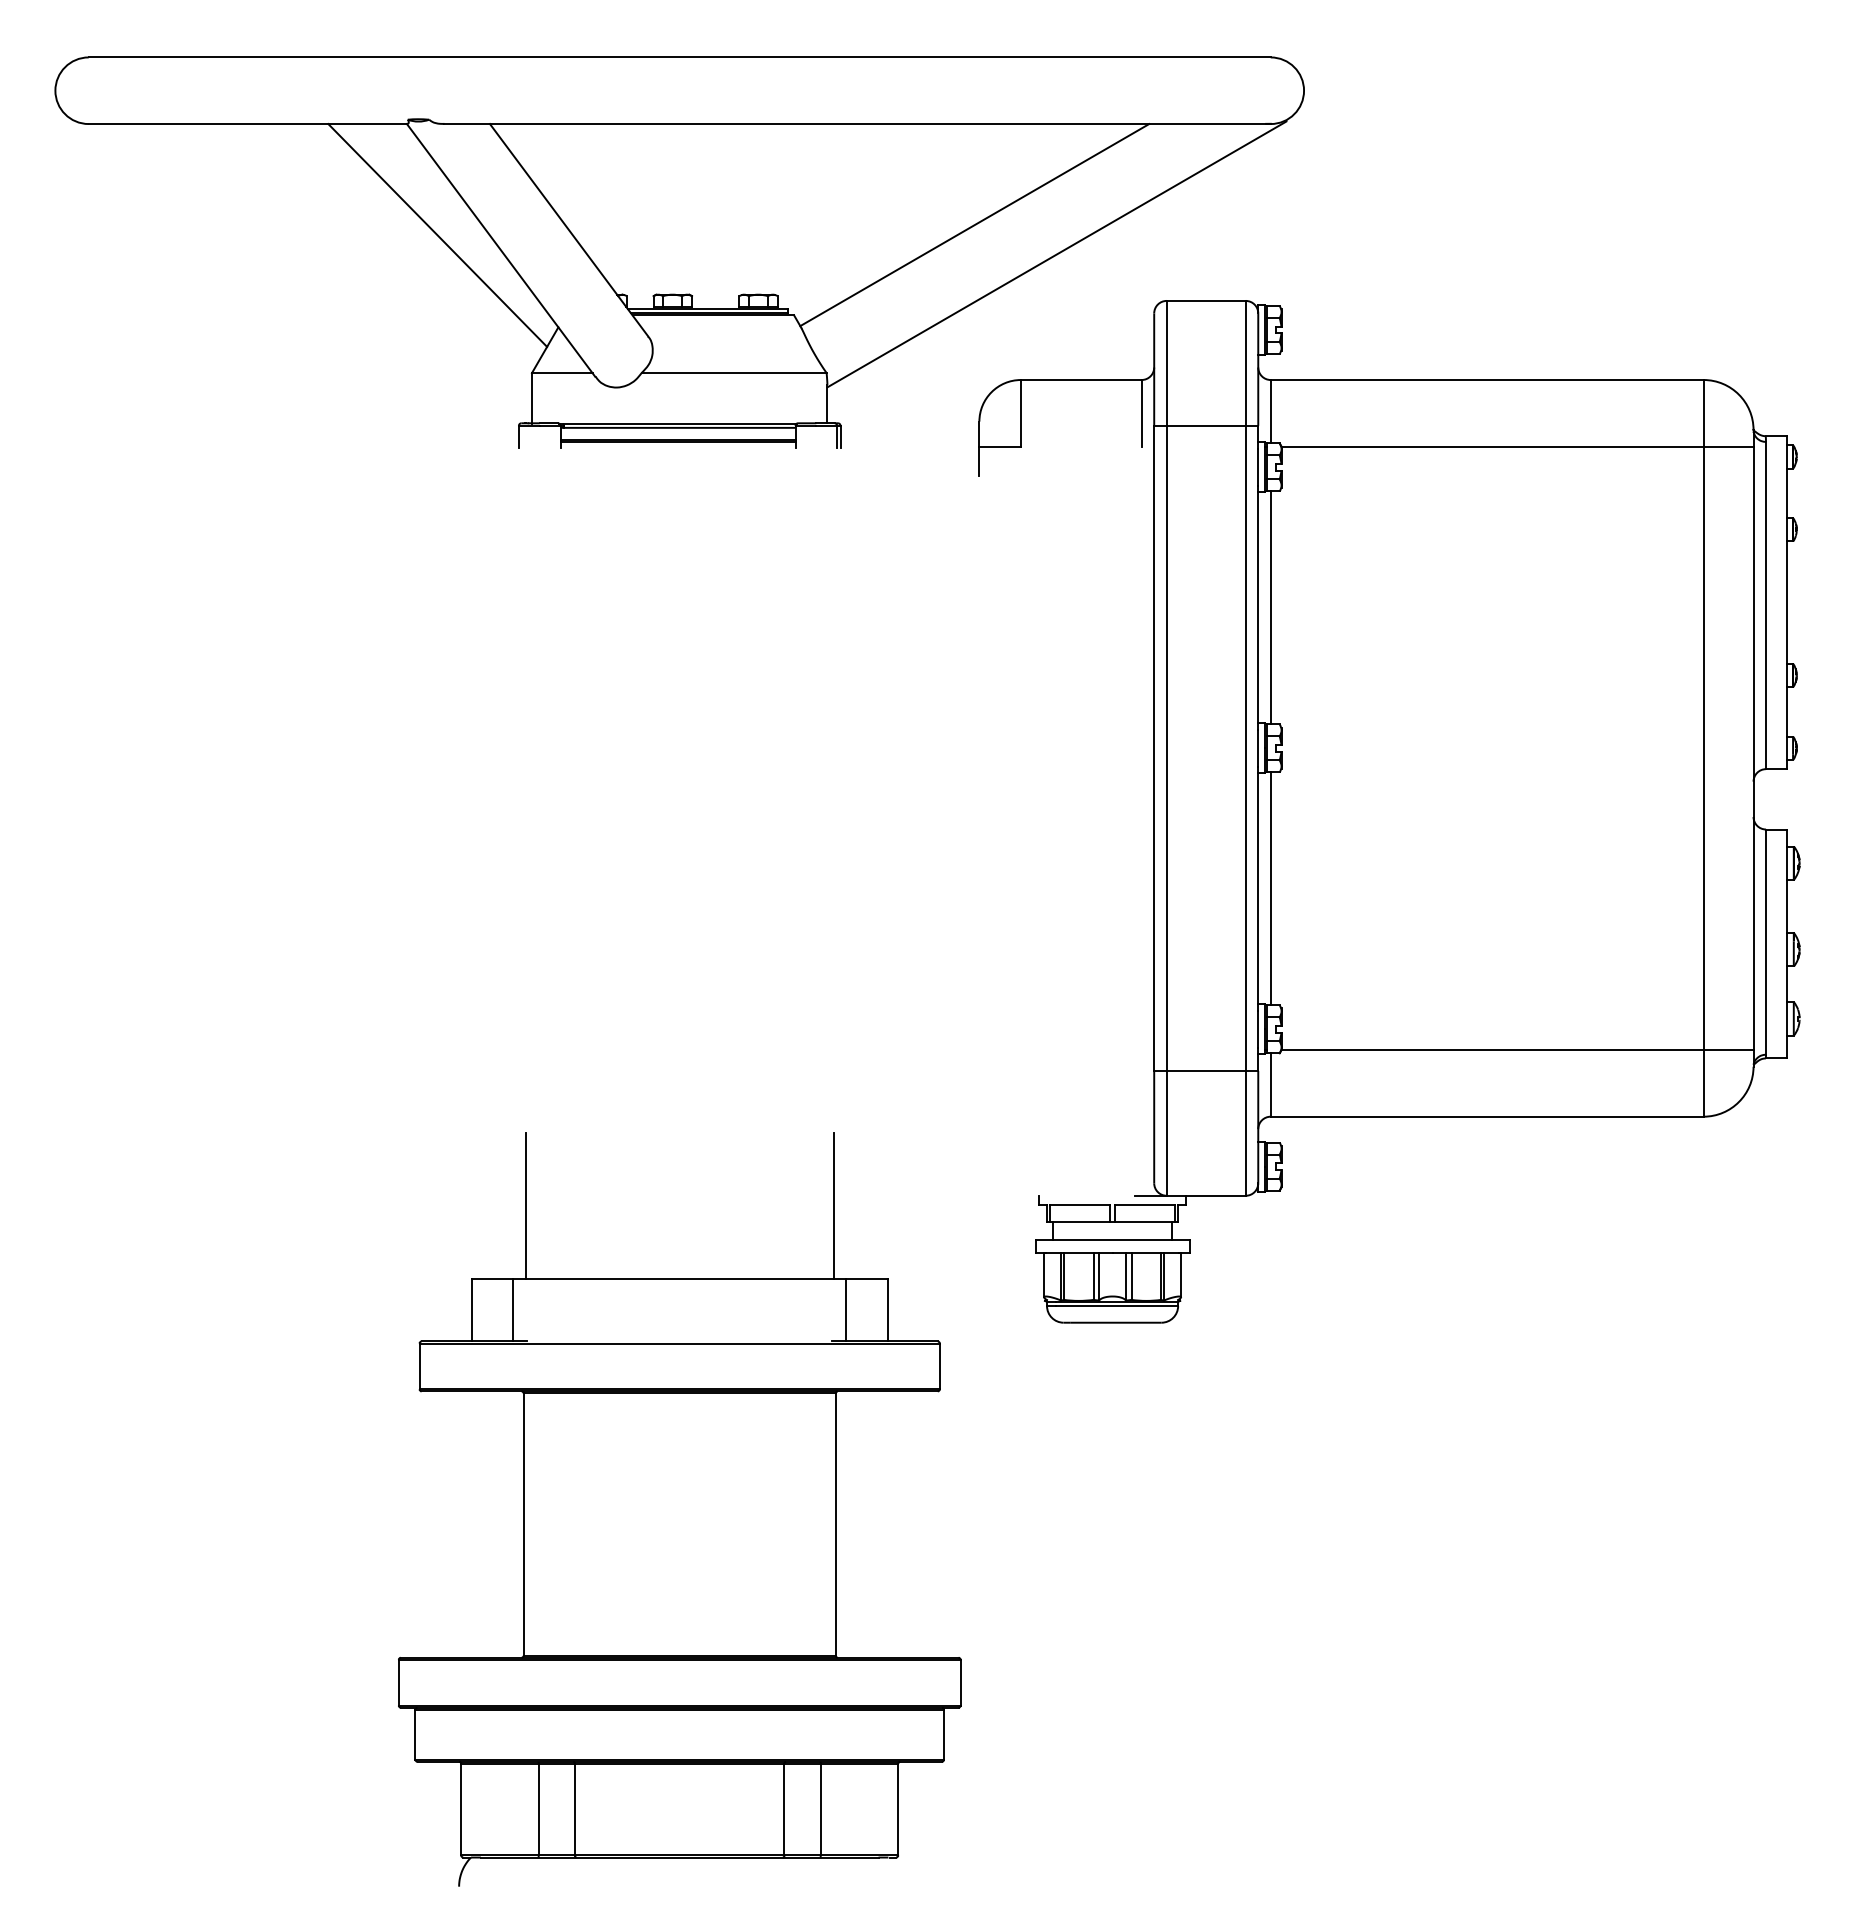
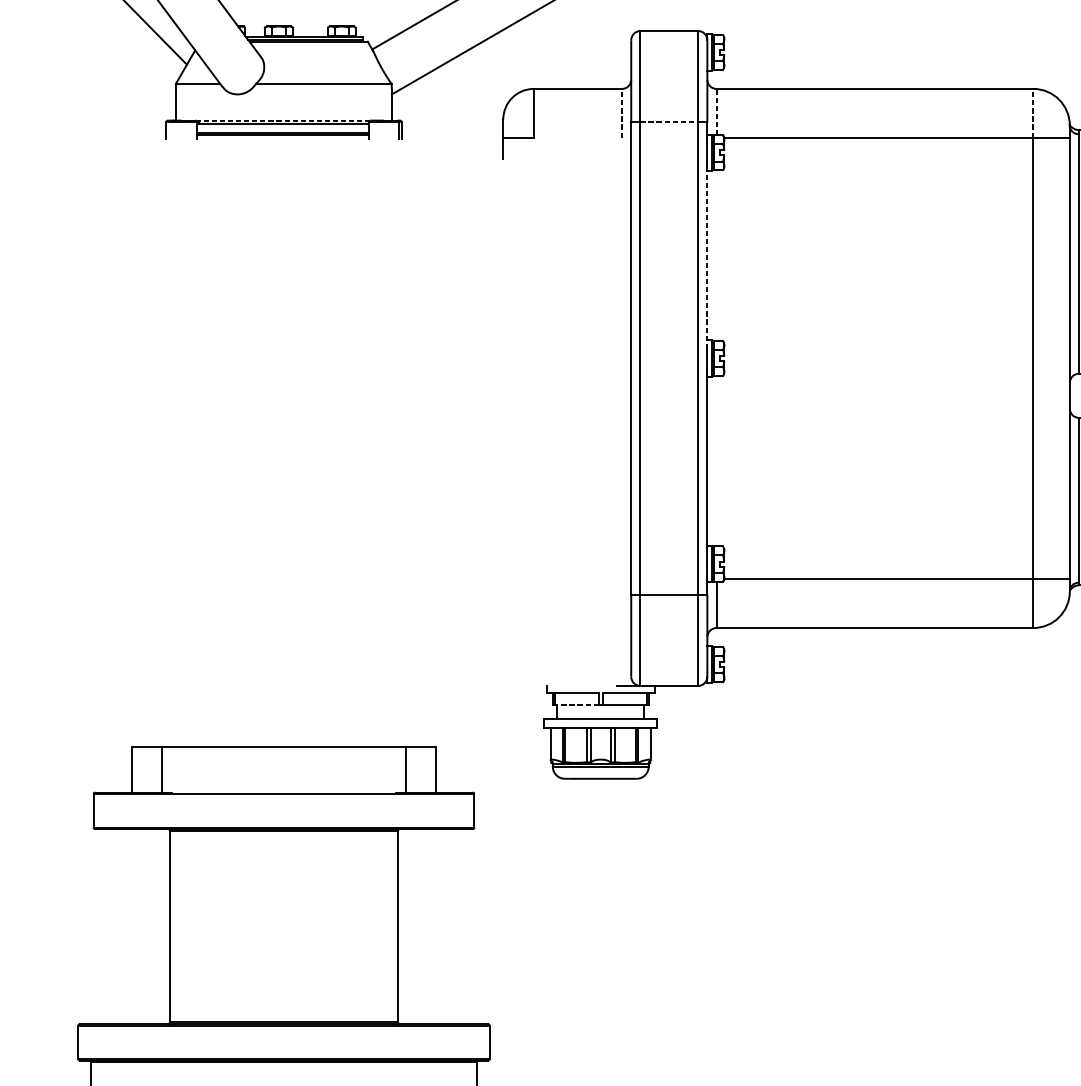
line: (1270, 411) -> (716, 111), solid -> dashed
line: (1141, 412) -> (621, 112), solid -> dashed
line: (1703, 412) -> (1033, 112), solid -> dashed
line: (678, 423) -> (283, 120), solid -> dashed
line: (1206, 425) -> (669, 122), solid -> dashed
line: (1258, 607) -> (707, 255), solid -> dashed
line: (1270, 607) -> (716, 255), removed
line: (1270, 888) -> (716, 461), removed
line: (525, 1206) -> (171, 693), removed
line: (833, 1206) -> (396, 693), removed
line: (1079, 1221) -> (576, 704), solid -> dashed

